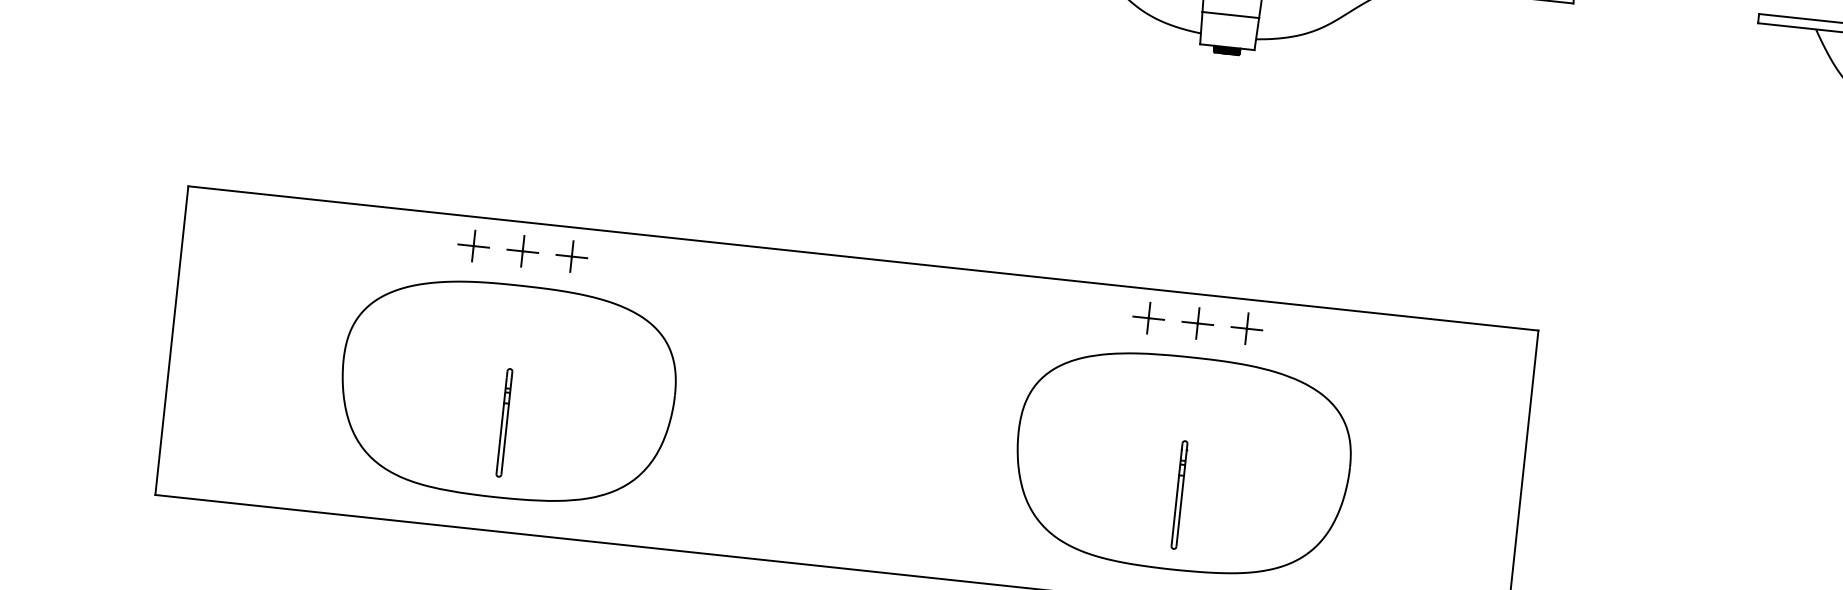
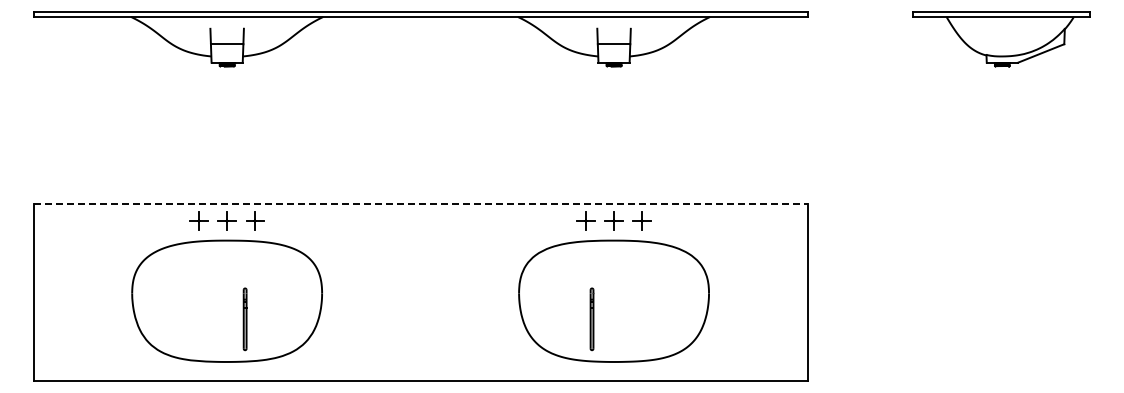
line: (863, 258) -> (420, 204), solid -> dashed
part: (503, 423) -> (244, 319), moved
part: (1178, 495) -> (591, 319), moved

